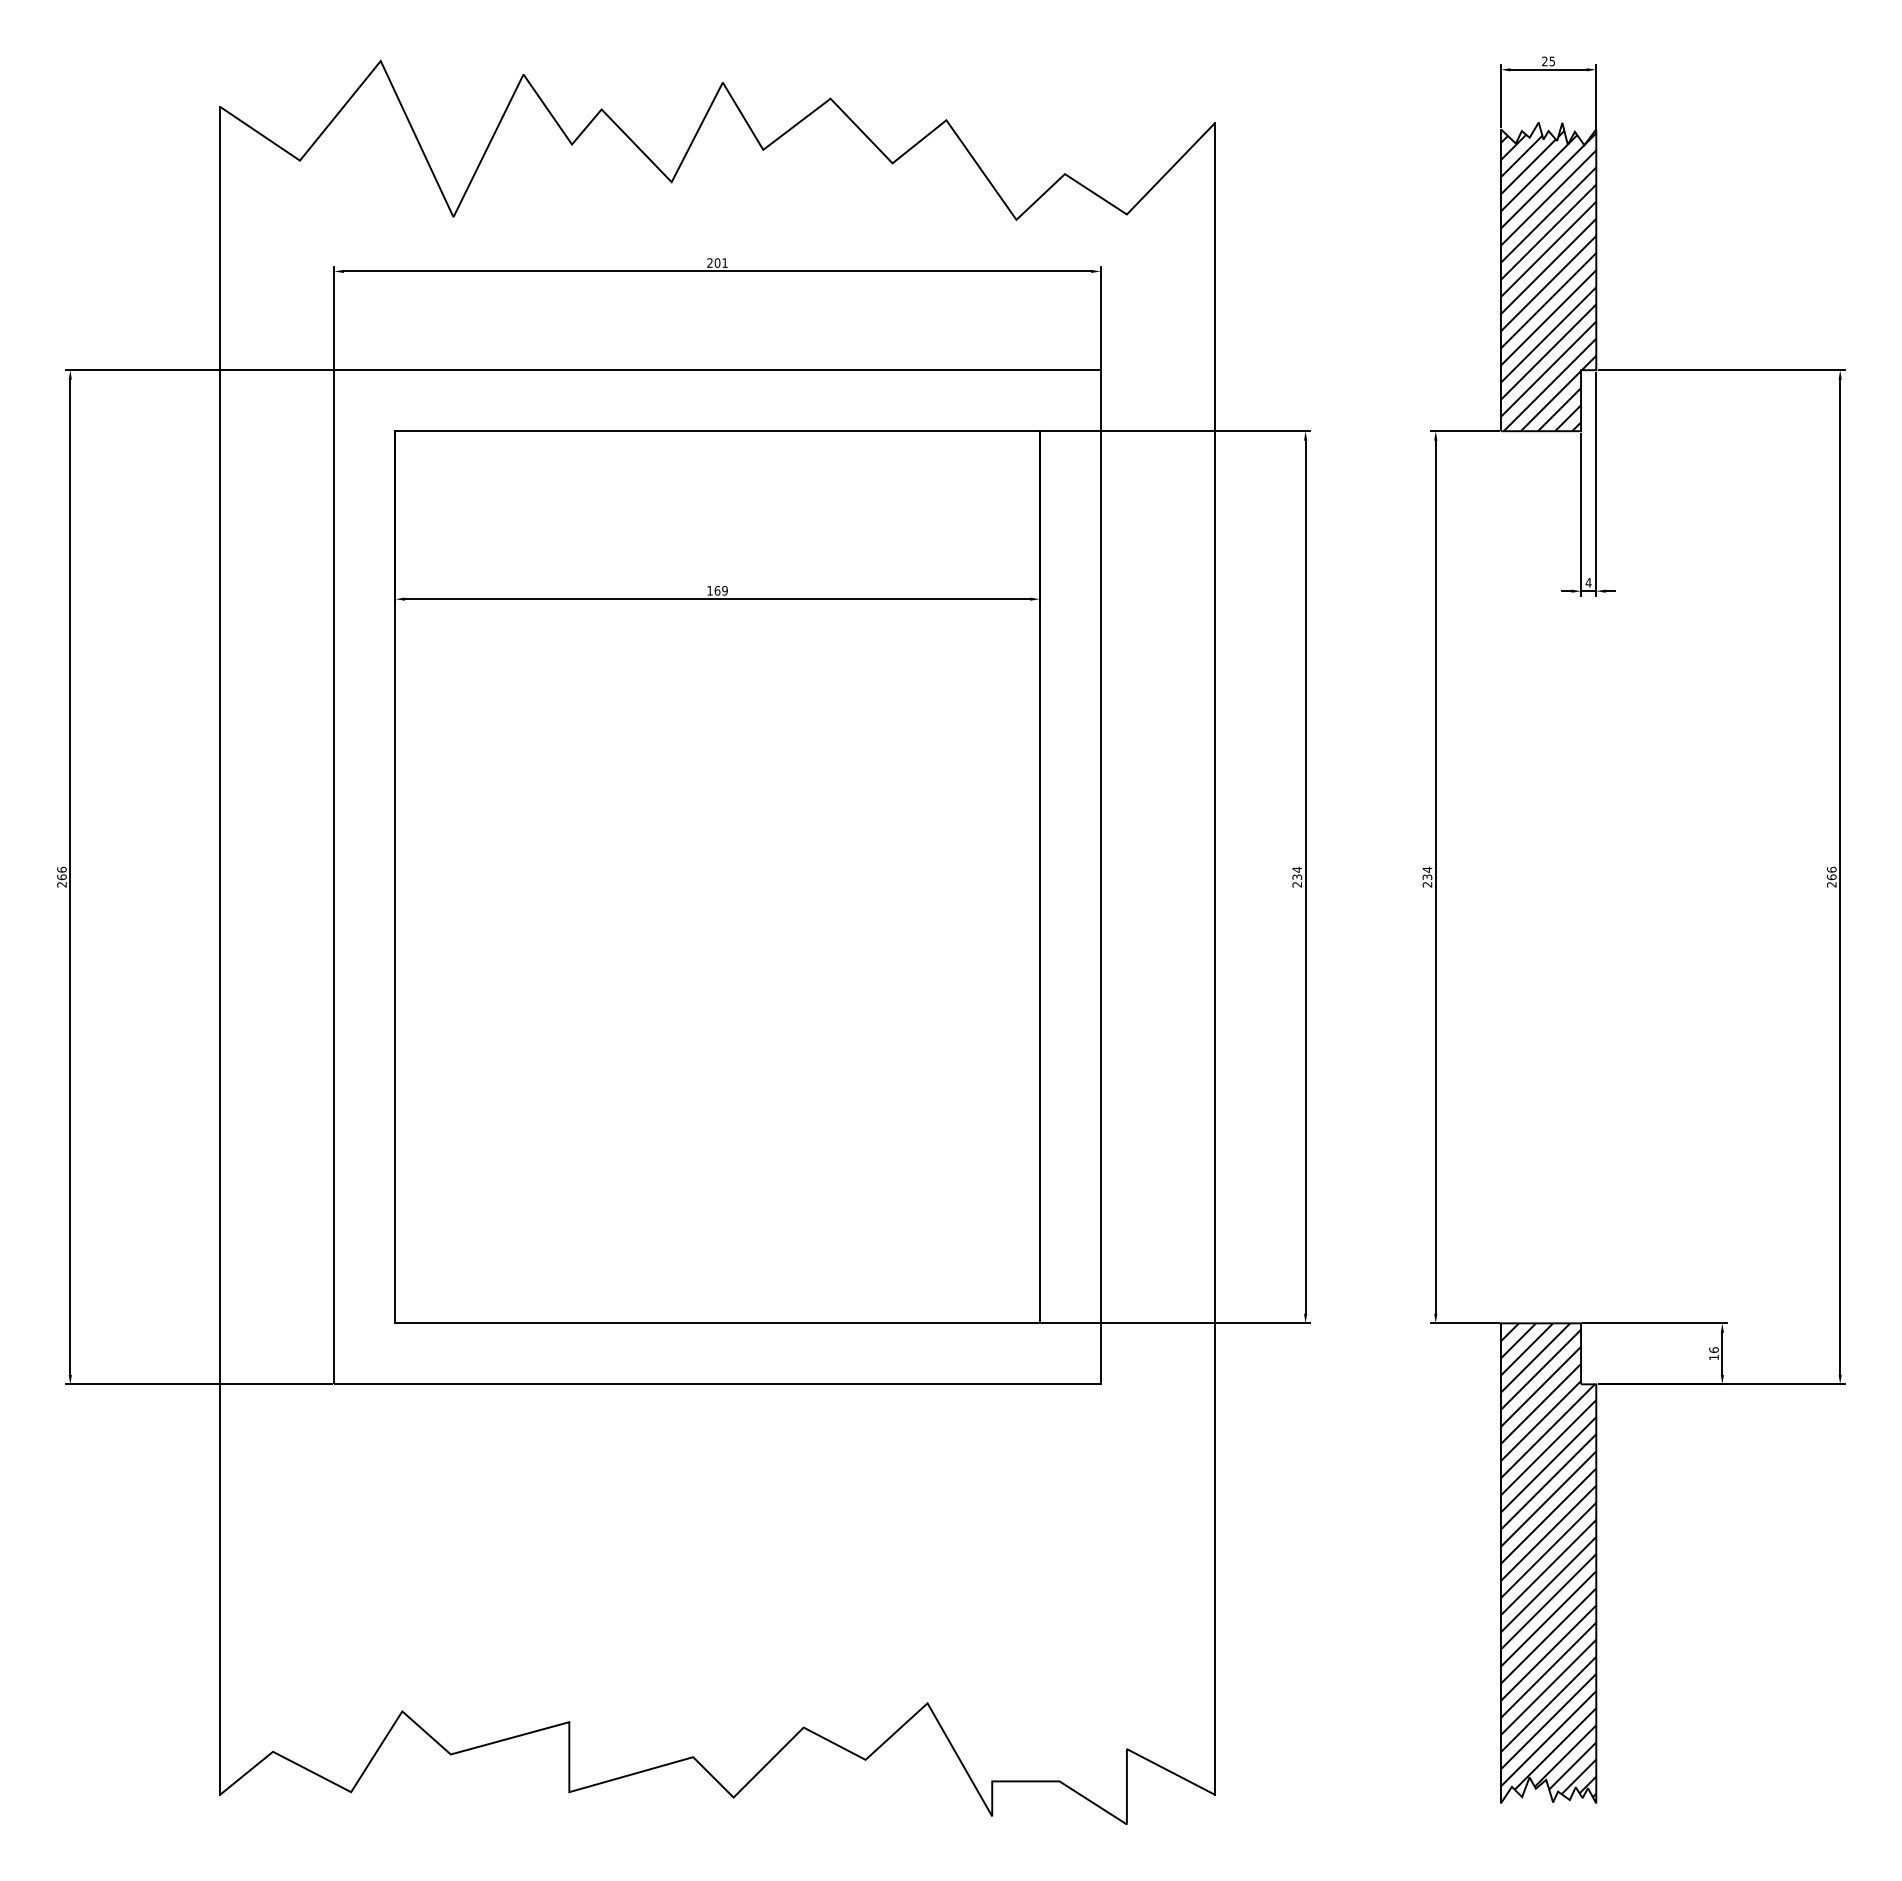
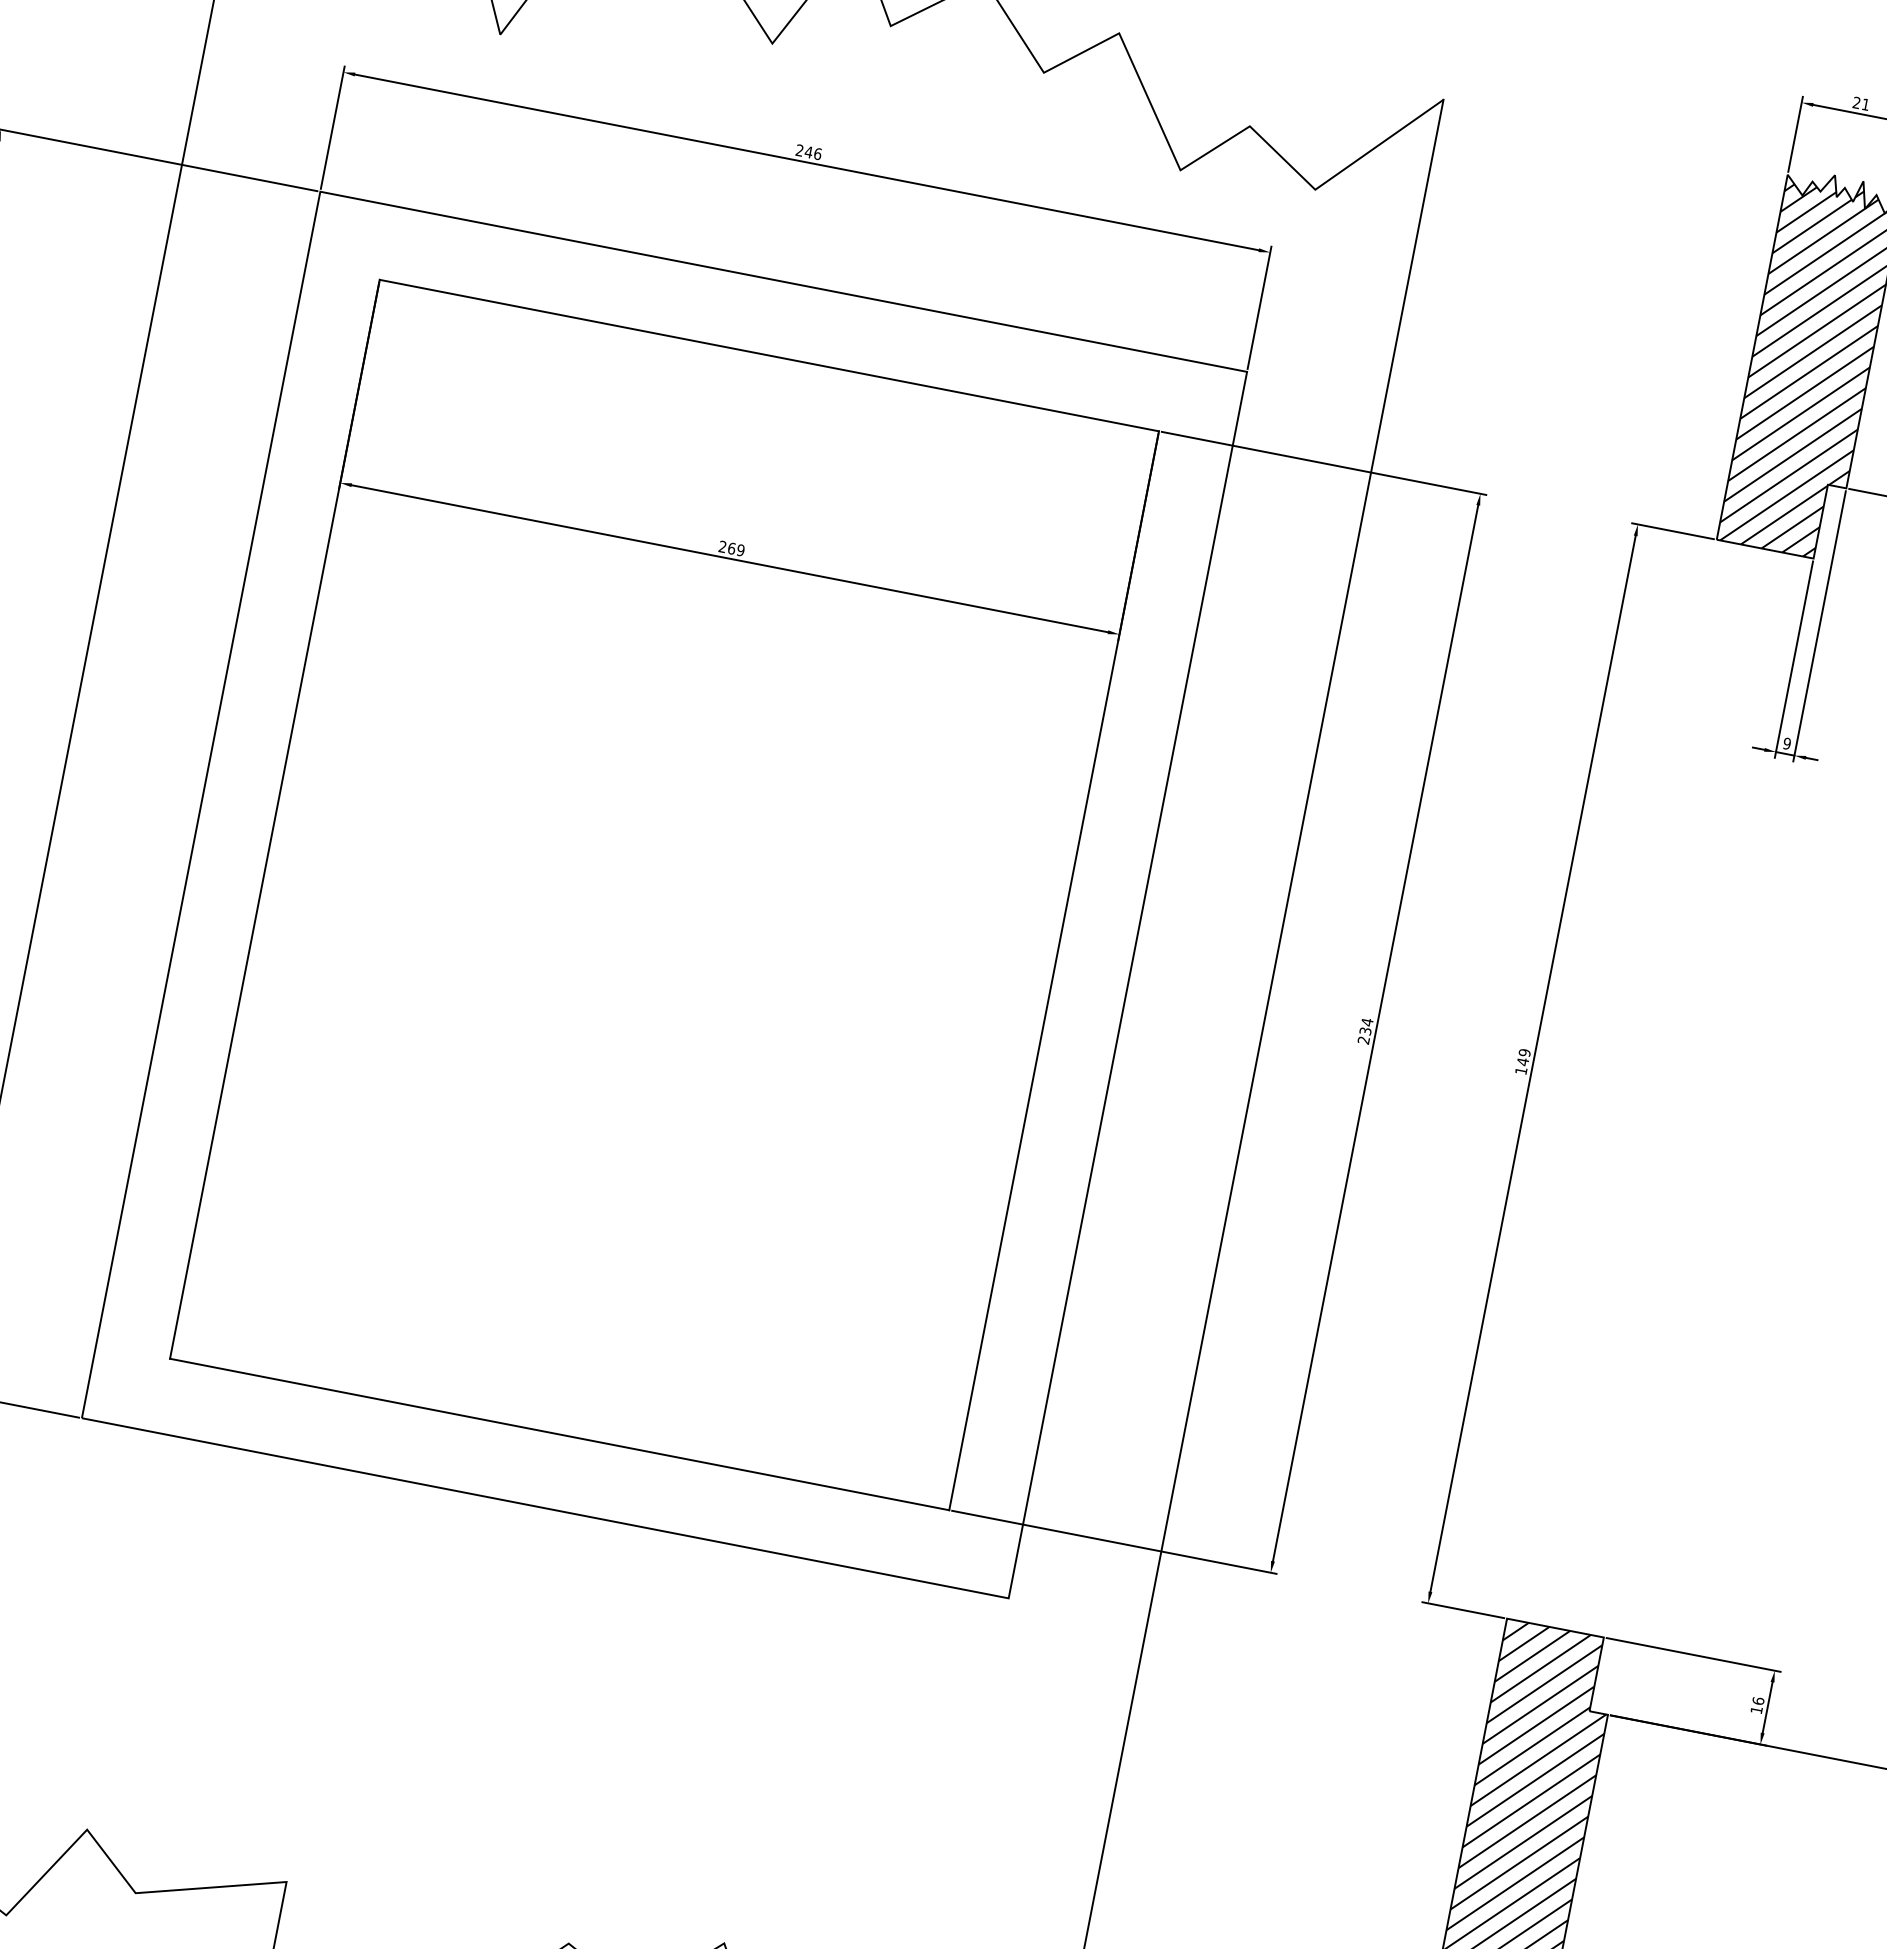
text: (1551, 61) -> (1864, 104), 25 -> 21
text: (720, 262) -> (812, 152), 201 -> 246
text: (1588, 582) -> (1787, 743), 4 -> 9
text: (709, 590) -> (722, 546), 169 -> 269
text: (1427, 876) -> (1523, 1061), 234 -> 149

